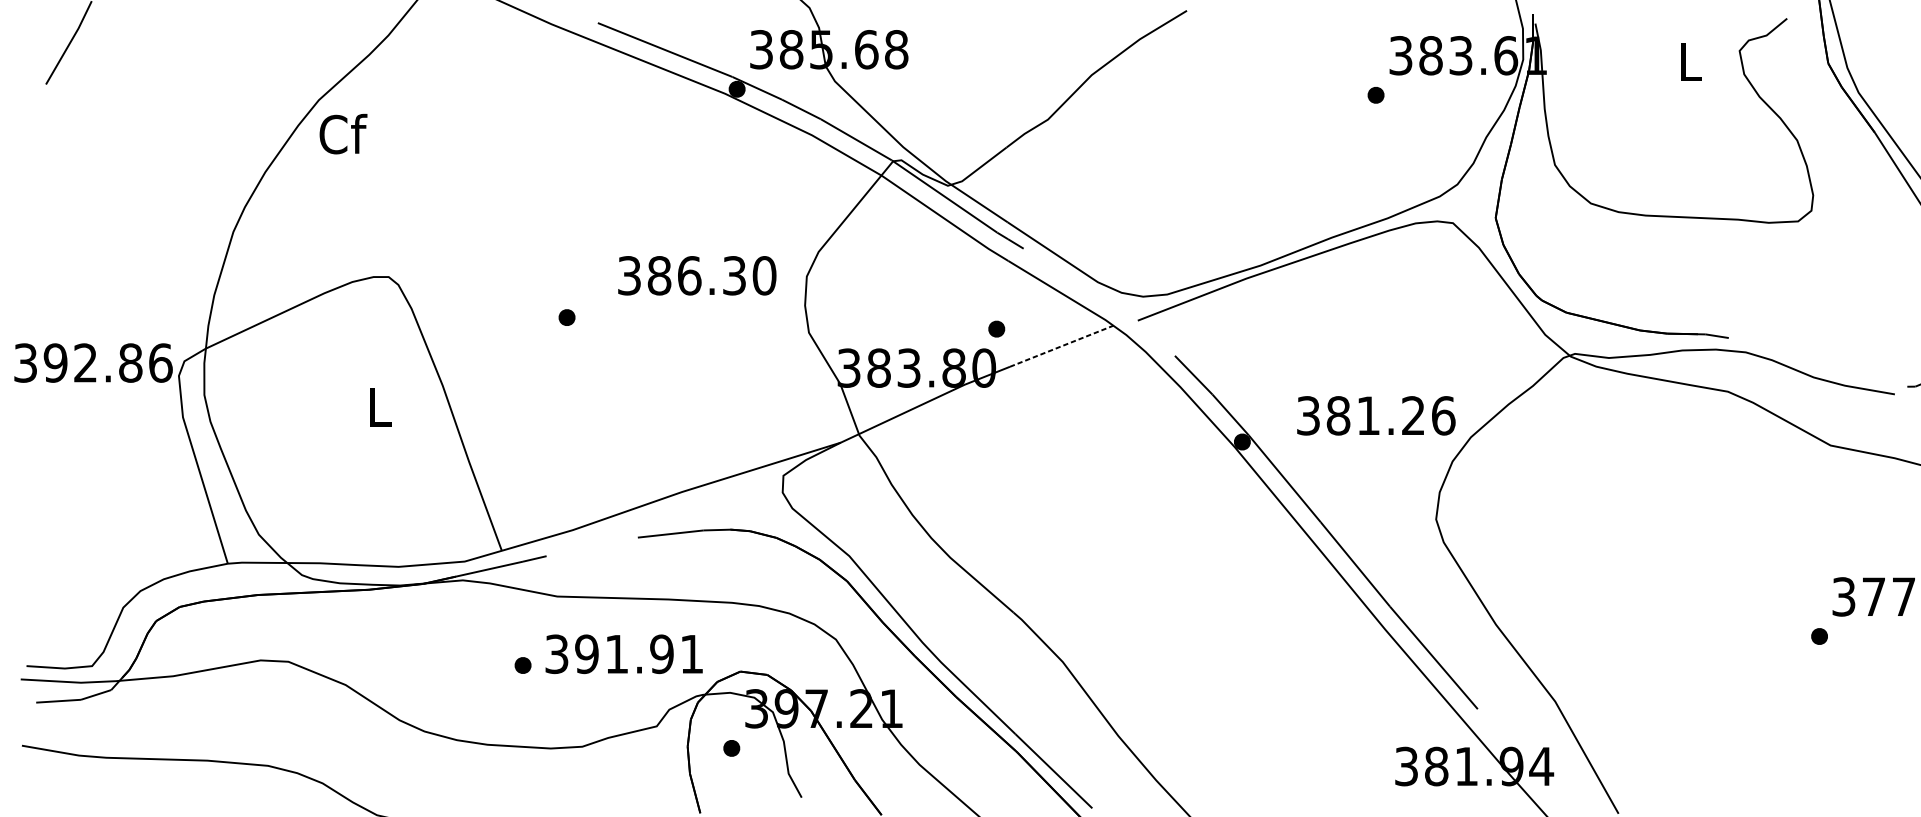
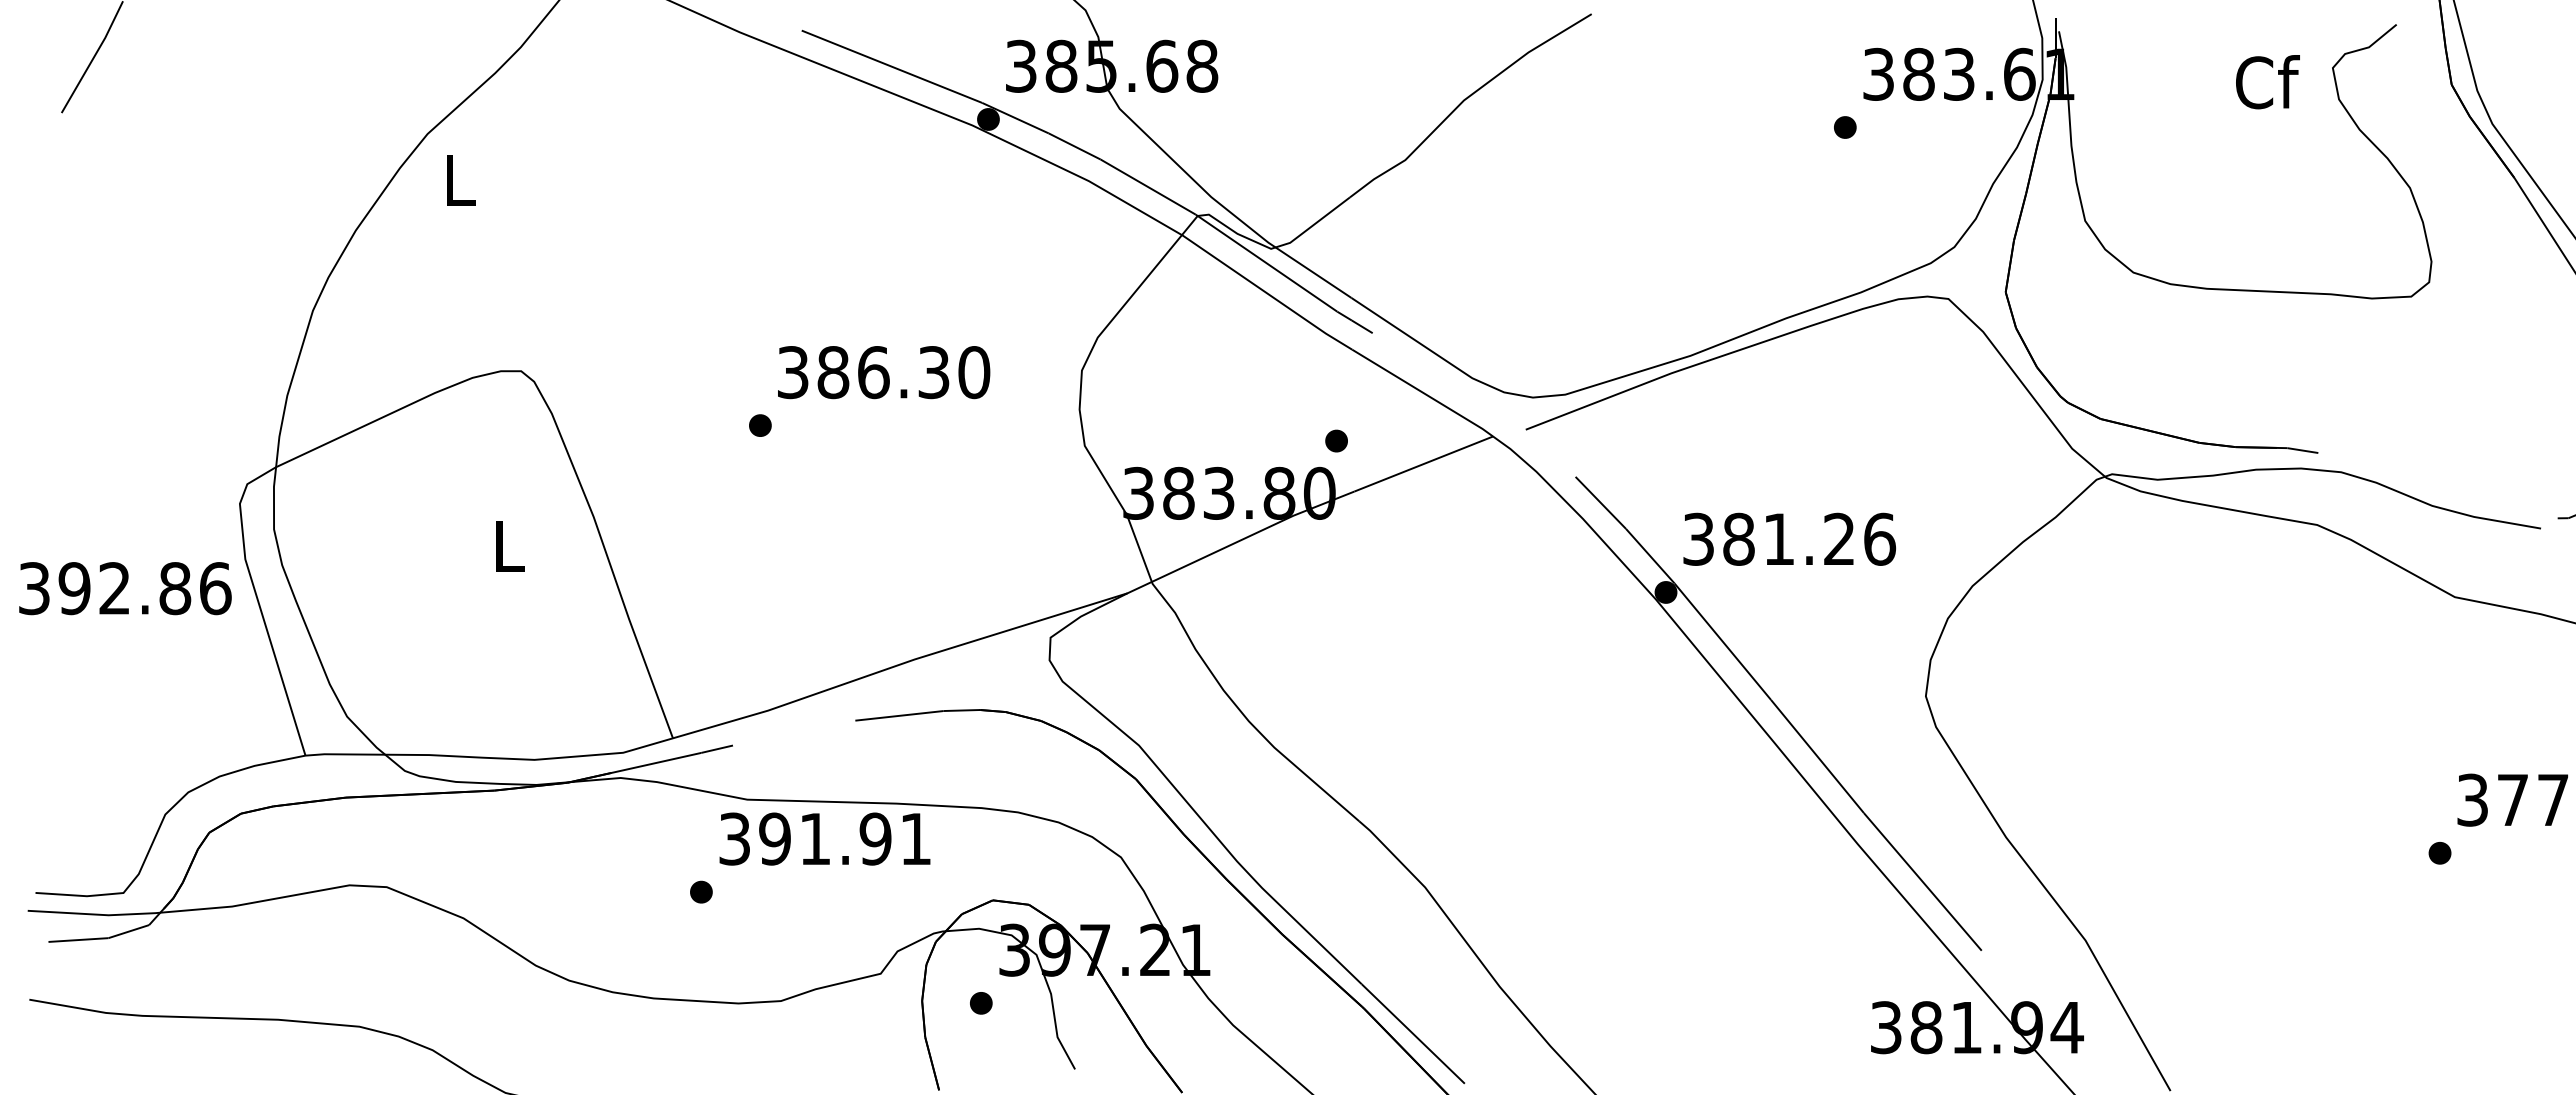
text: (1690, 61) -> (2267, 82), L -> Cf
text: (343, 134) -> (460, 179), Cf -> L
text: (697, 275) -> (884, 372), moved
line: (1061, 346) -> (1423, 464), dashed -> solid
text: (93, 363) -> (125, 588), moved
text: (1376, 415) -> (1789, 538), moved
text: (623, 653) -> (824, 838), moved

